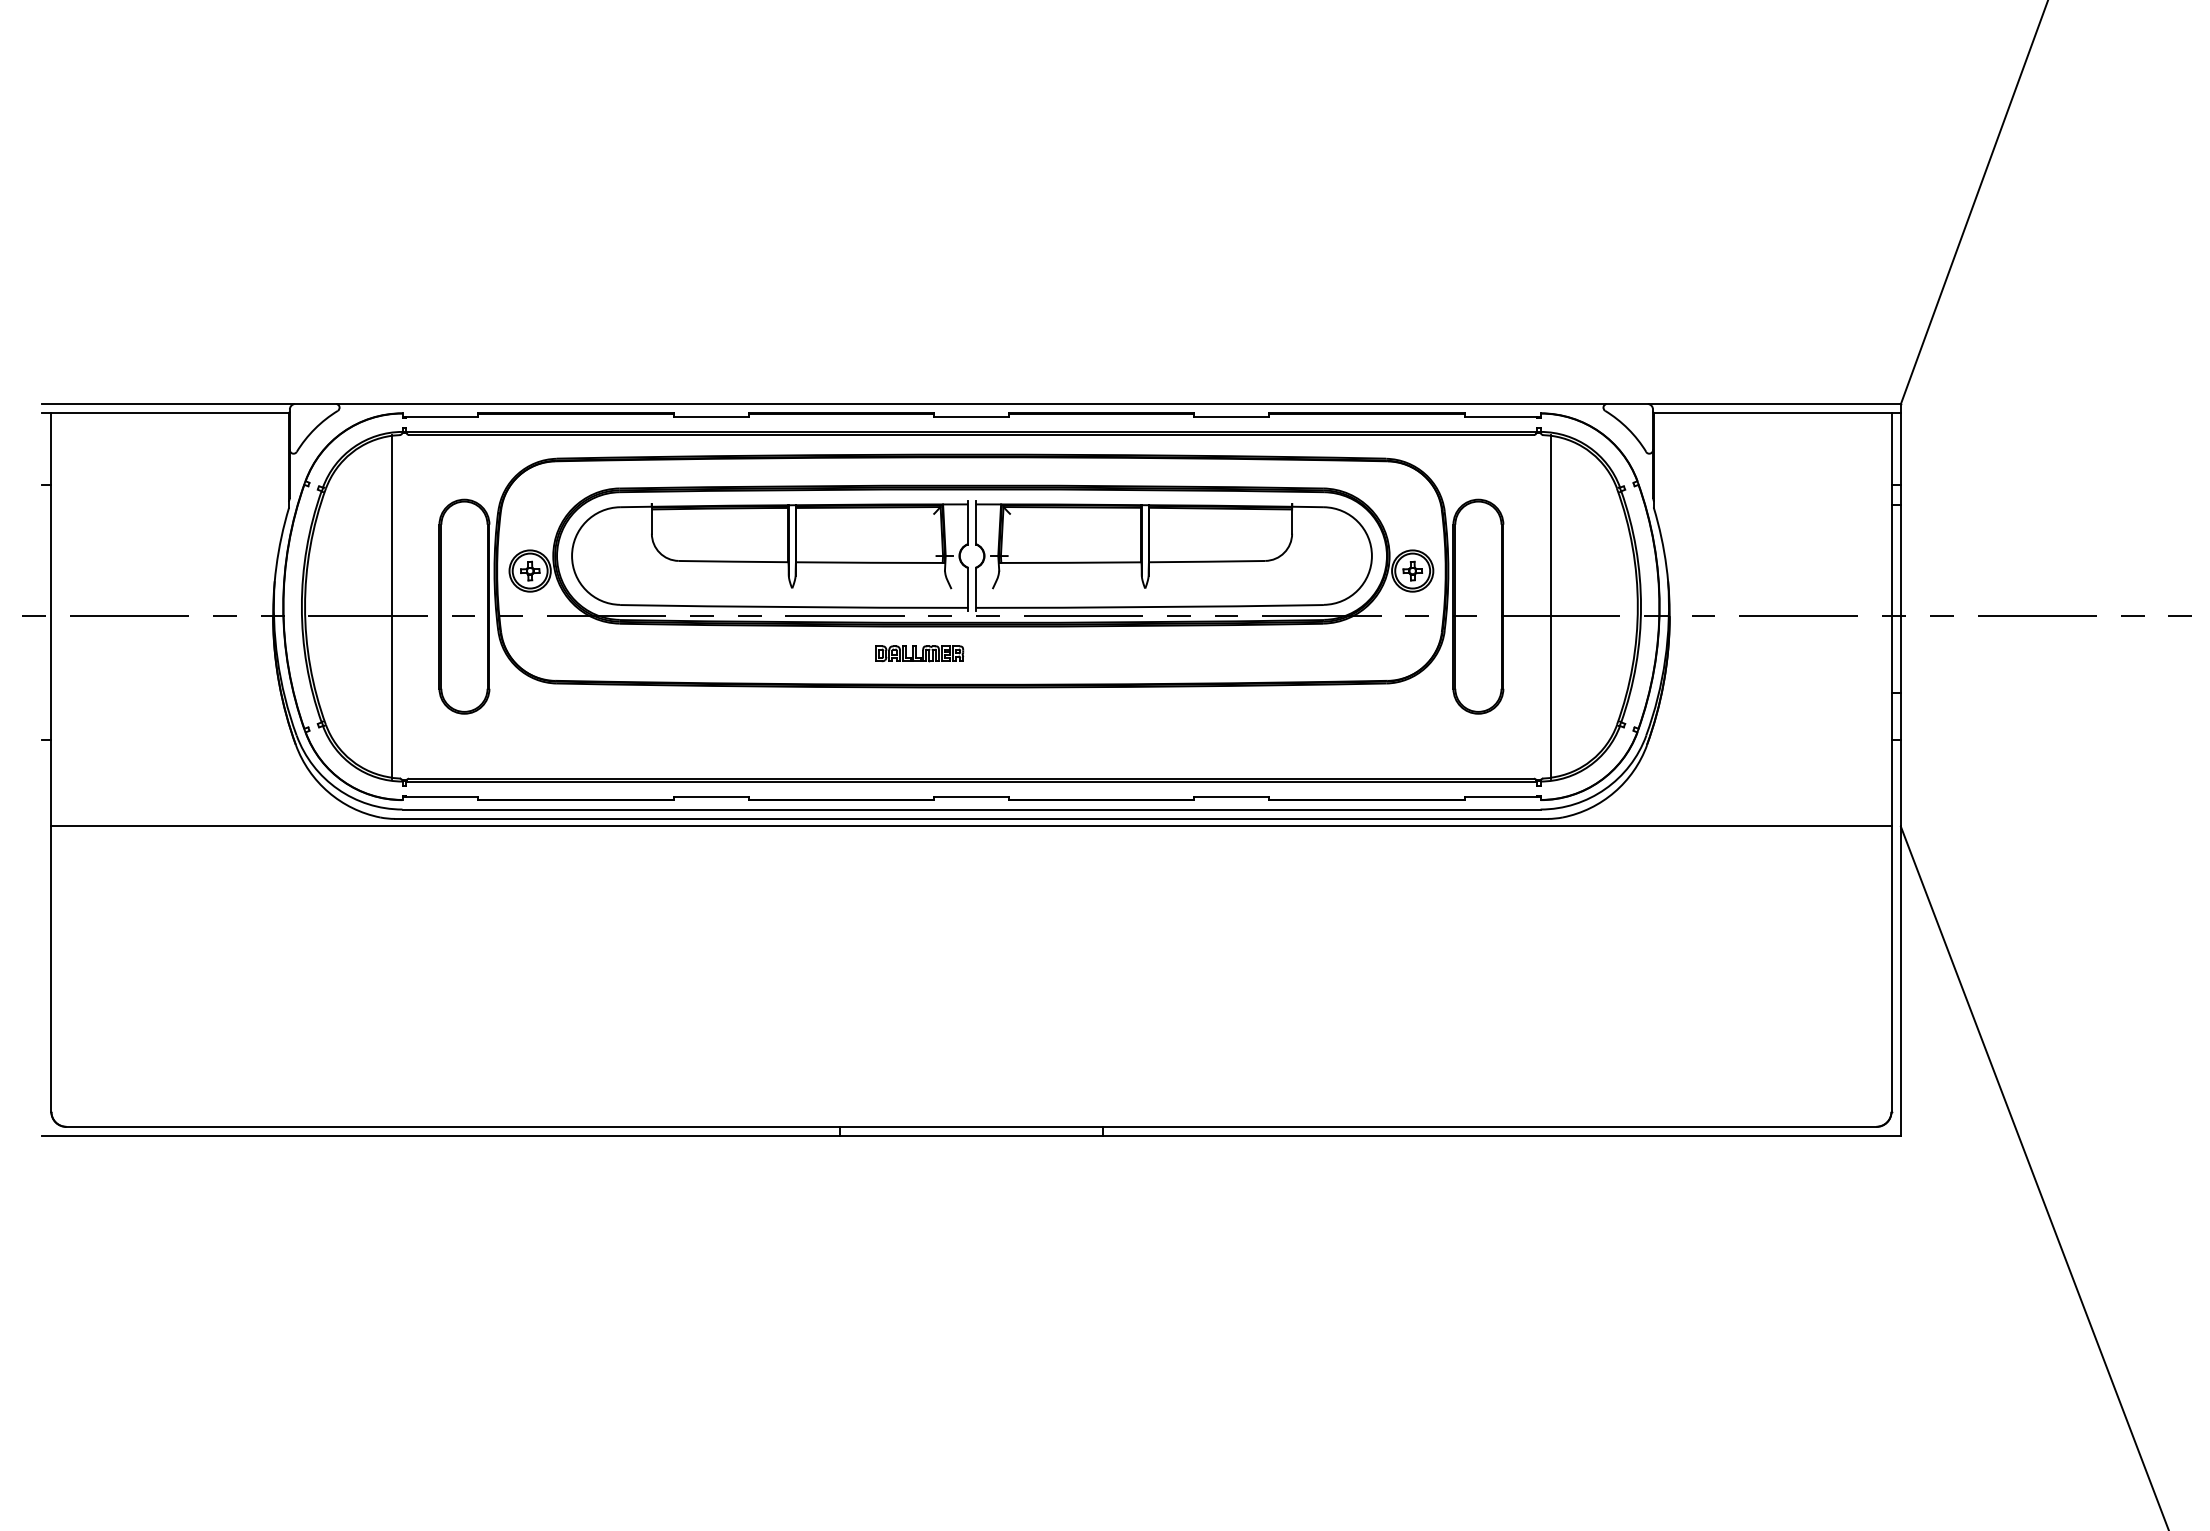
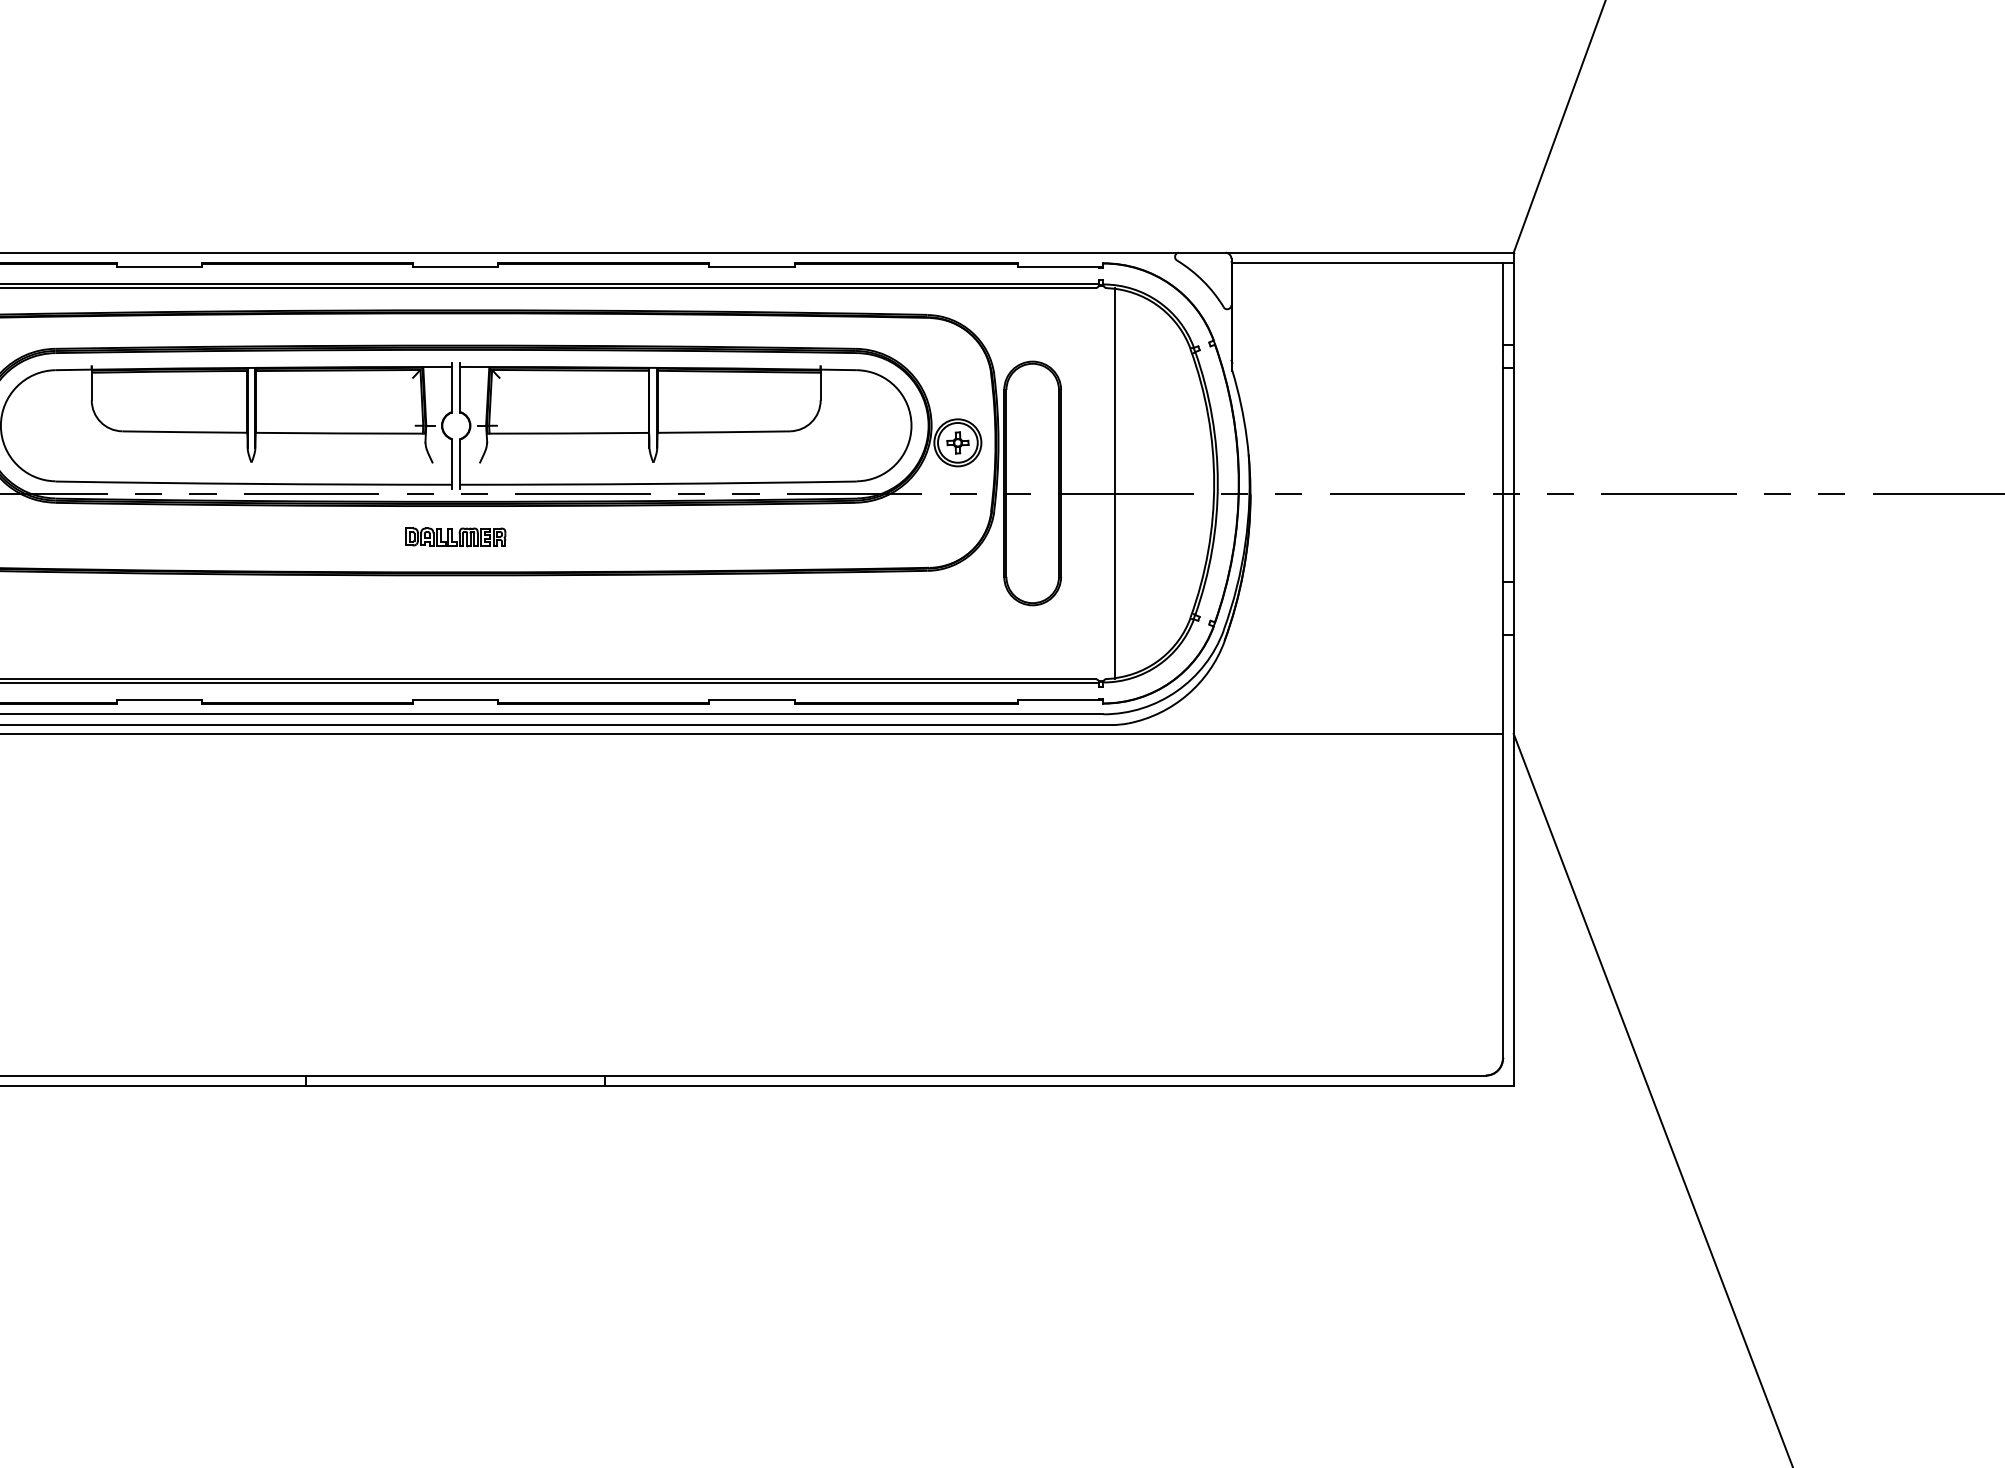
part: (919, 653) -> (455, 536), moved

